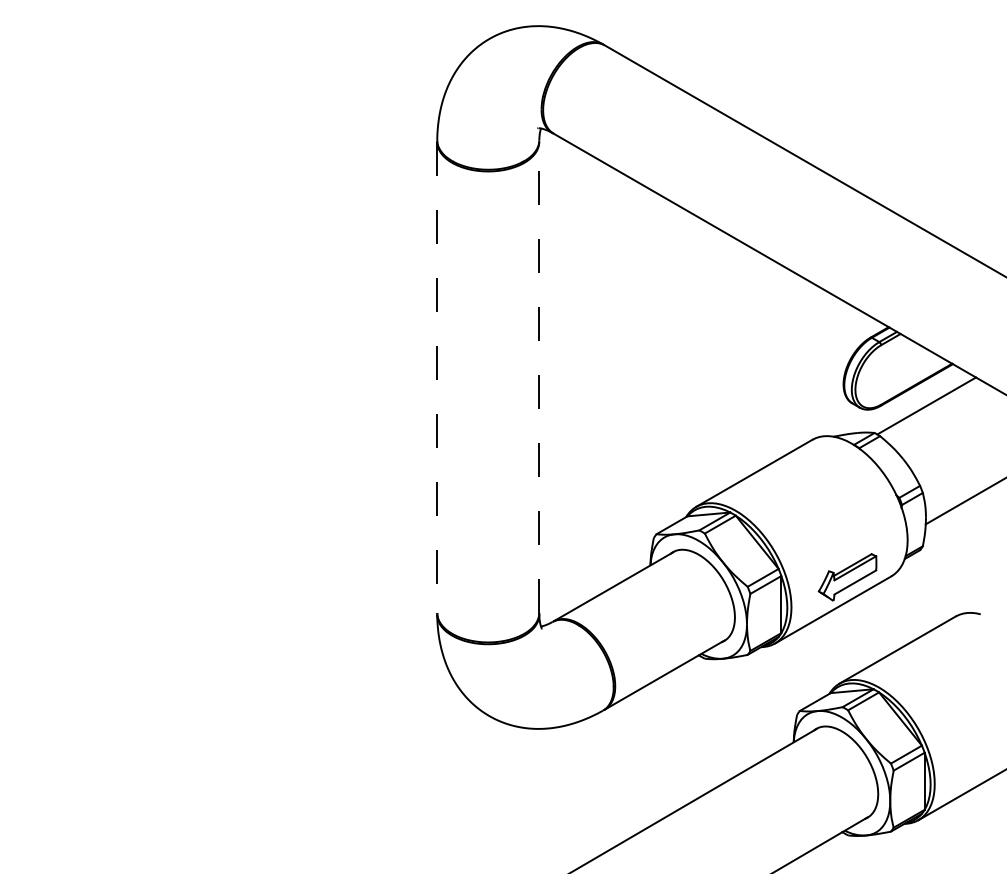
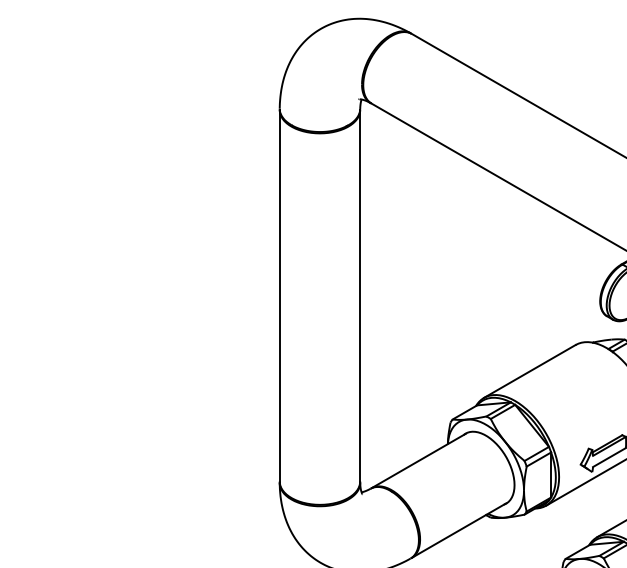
line: (539, 377) -> (360, 295), dashed -> solid
line: (437, 378) -> (279, 296), dashed -> solid

